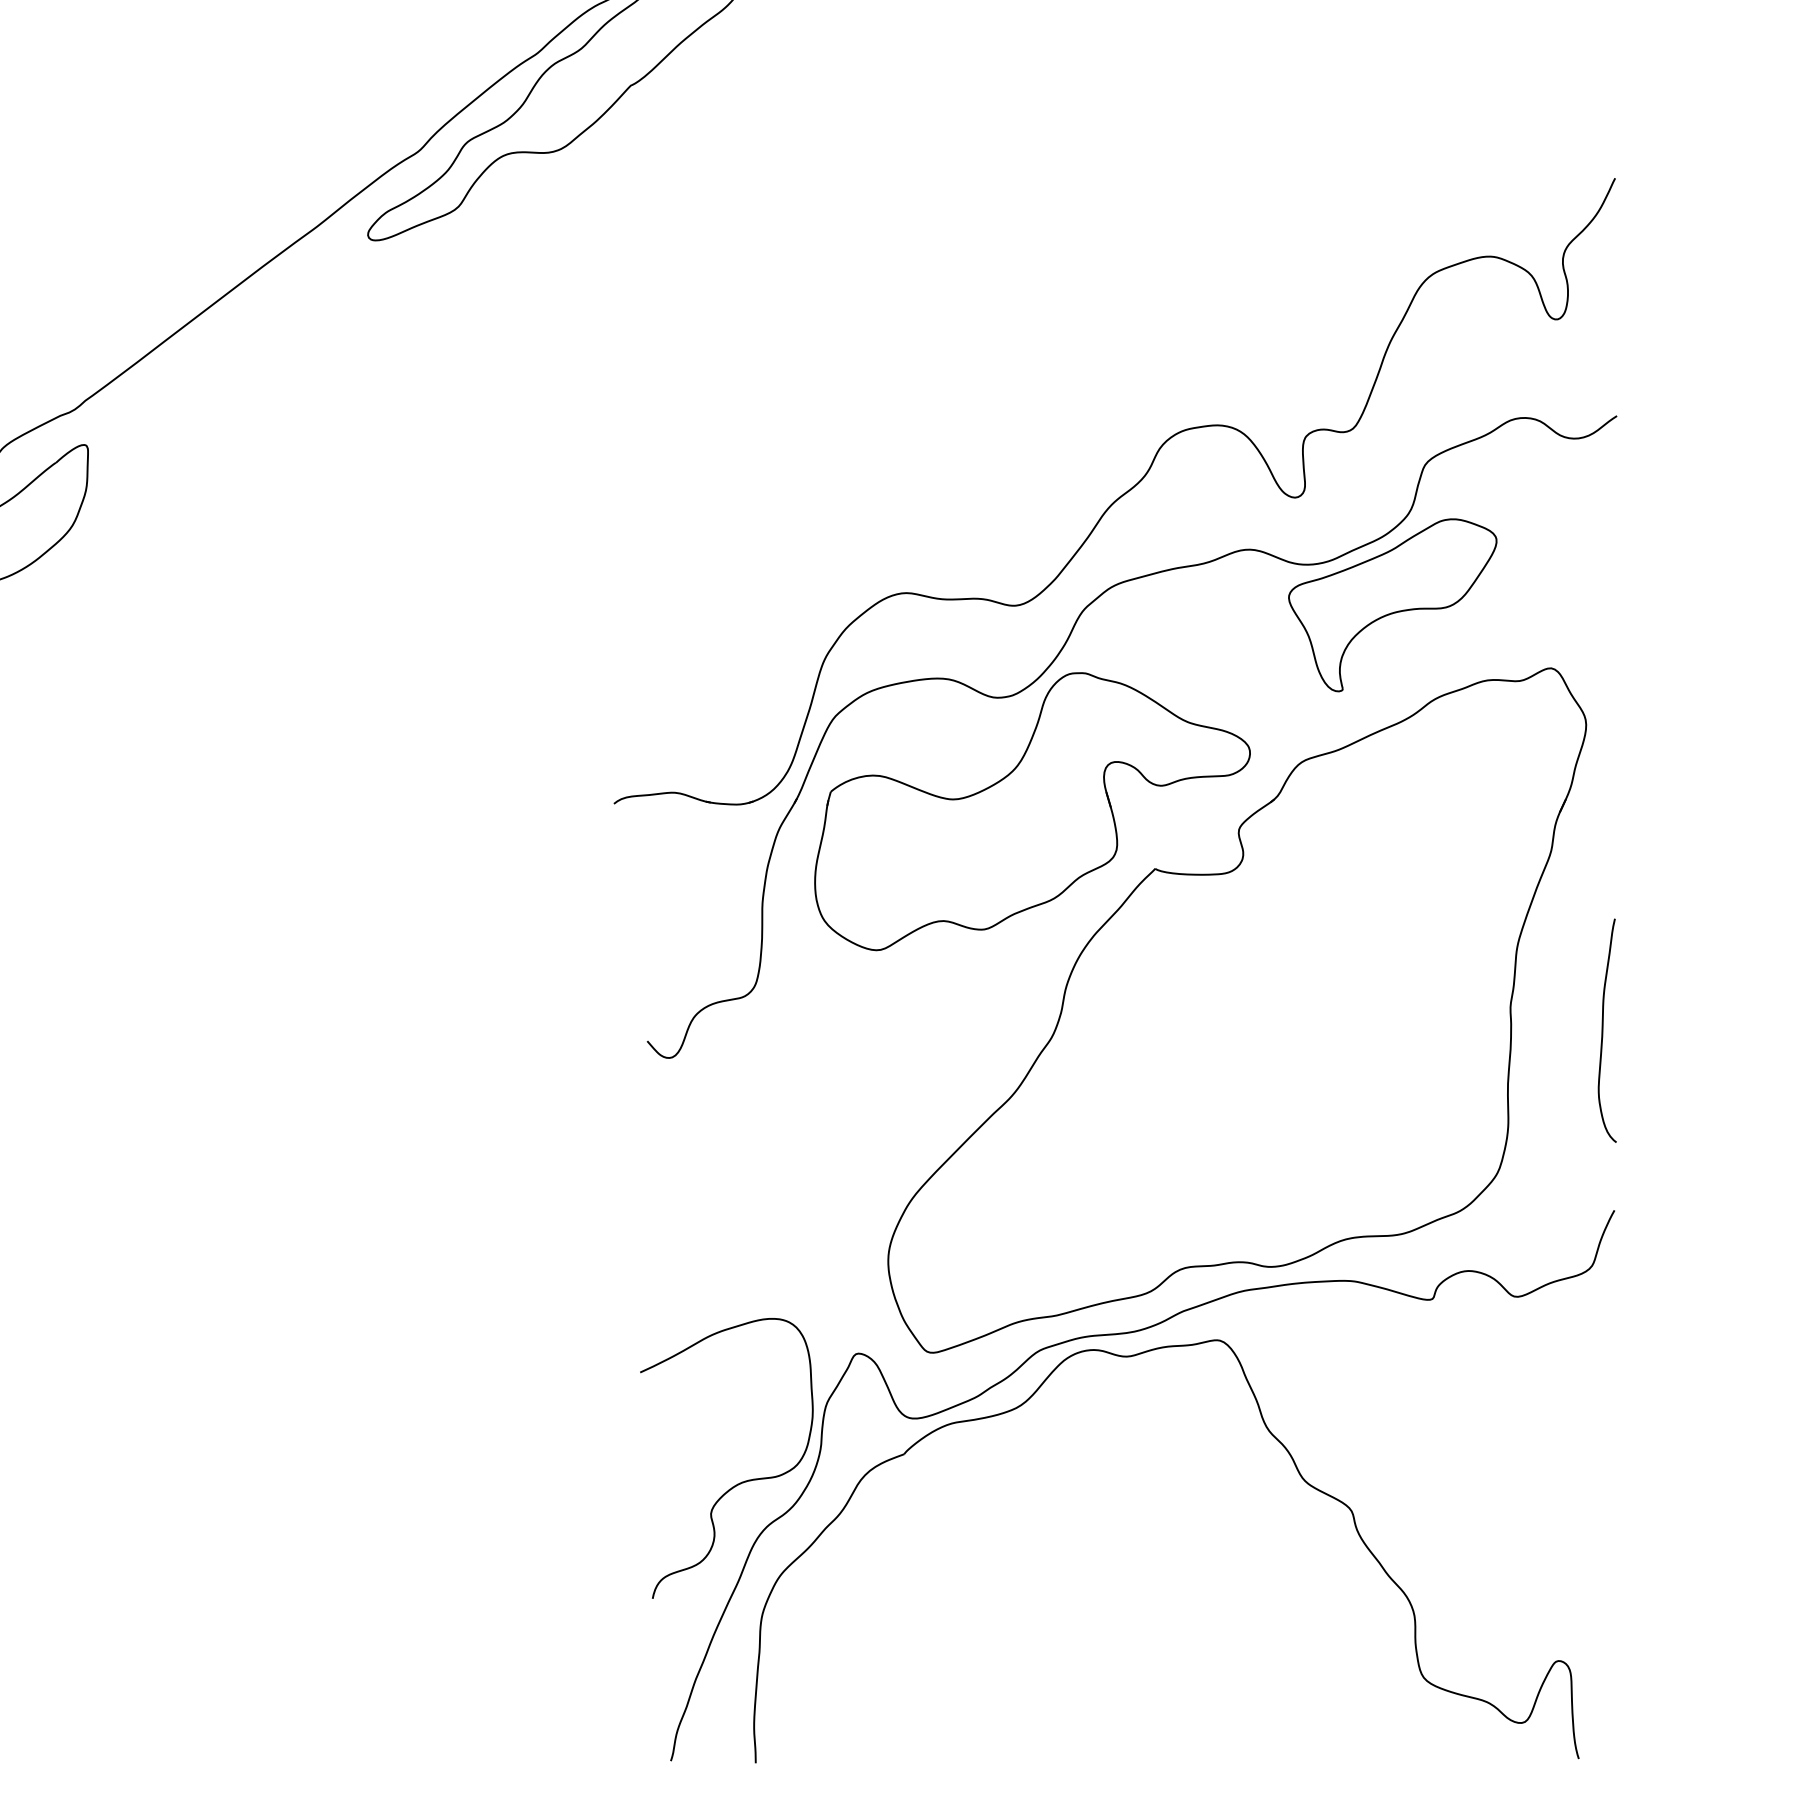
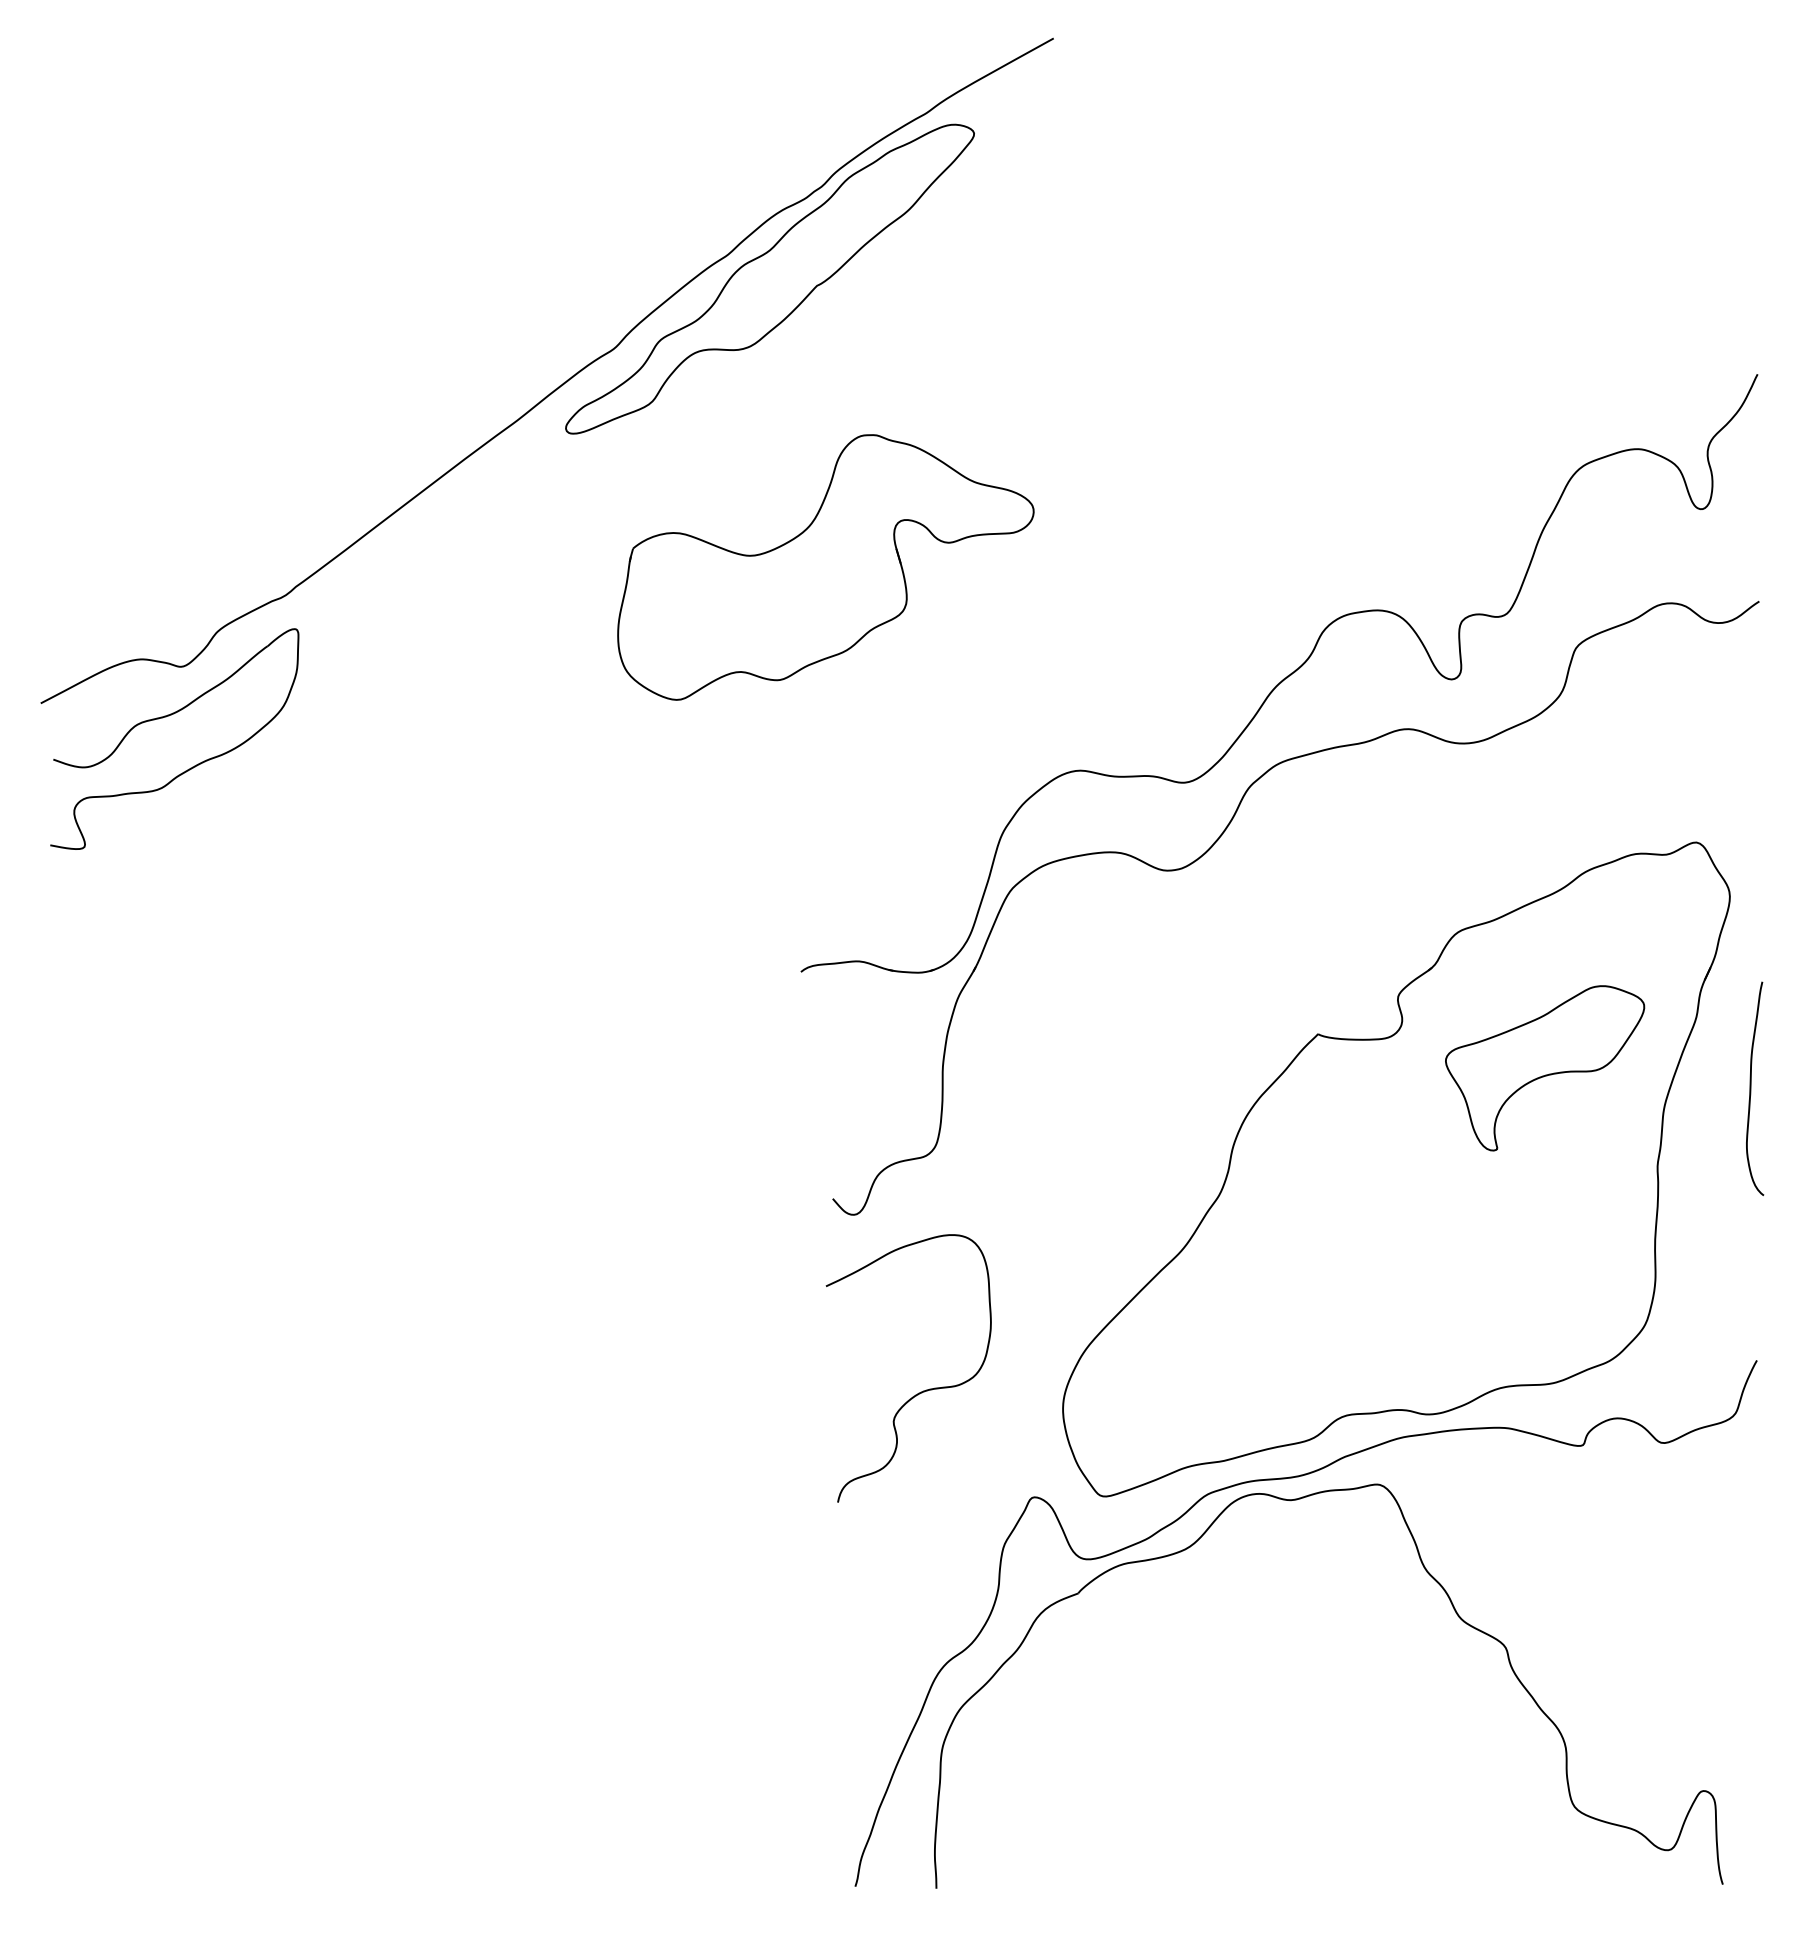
part: (1393, 605) -> (1545, 1068), moved
part: (1032, 811) -> (825, 567), moved
curve: (1603, 1030) -> (1751, 1088), moved
curve: (737, 1483) -> (918, 1392), moved

